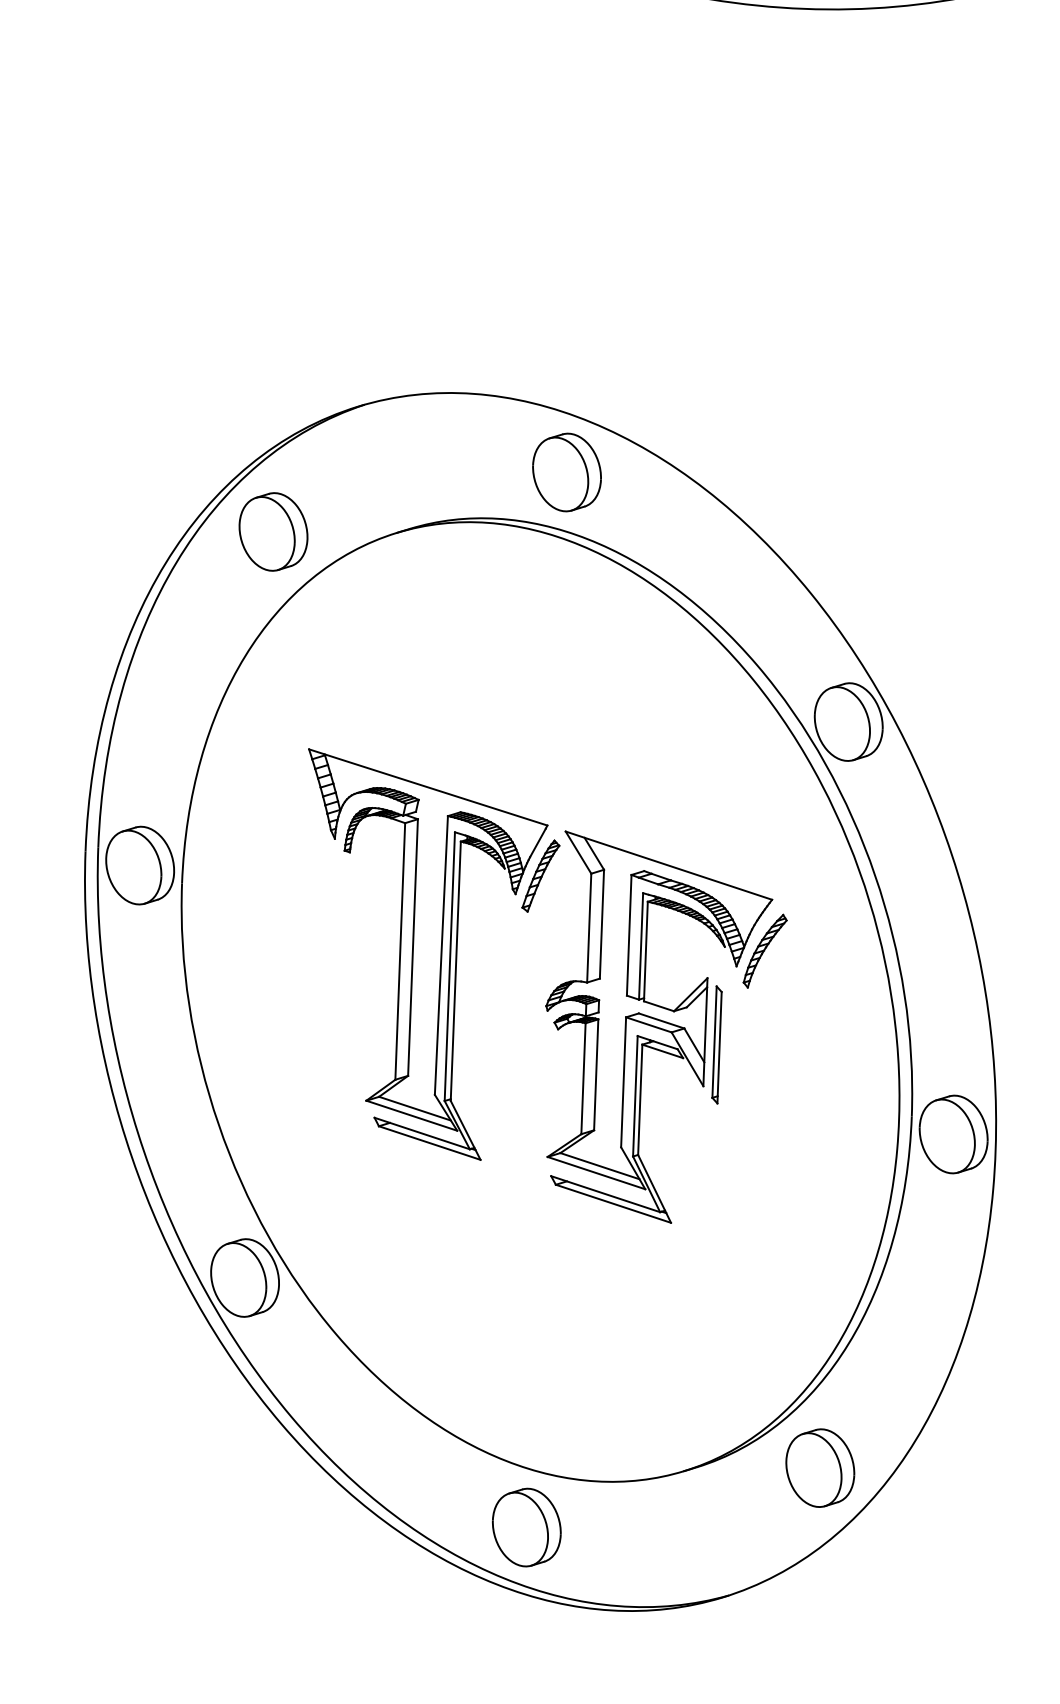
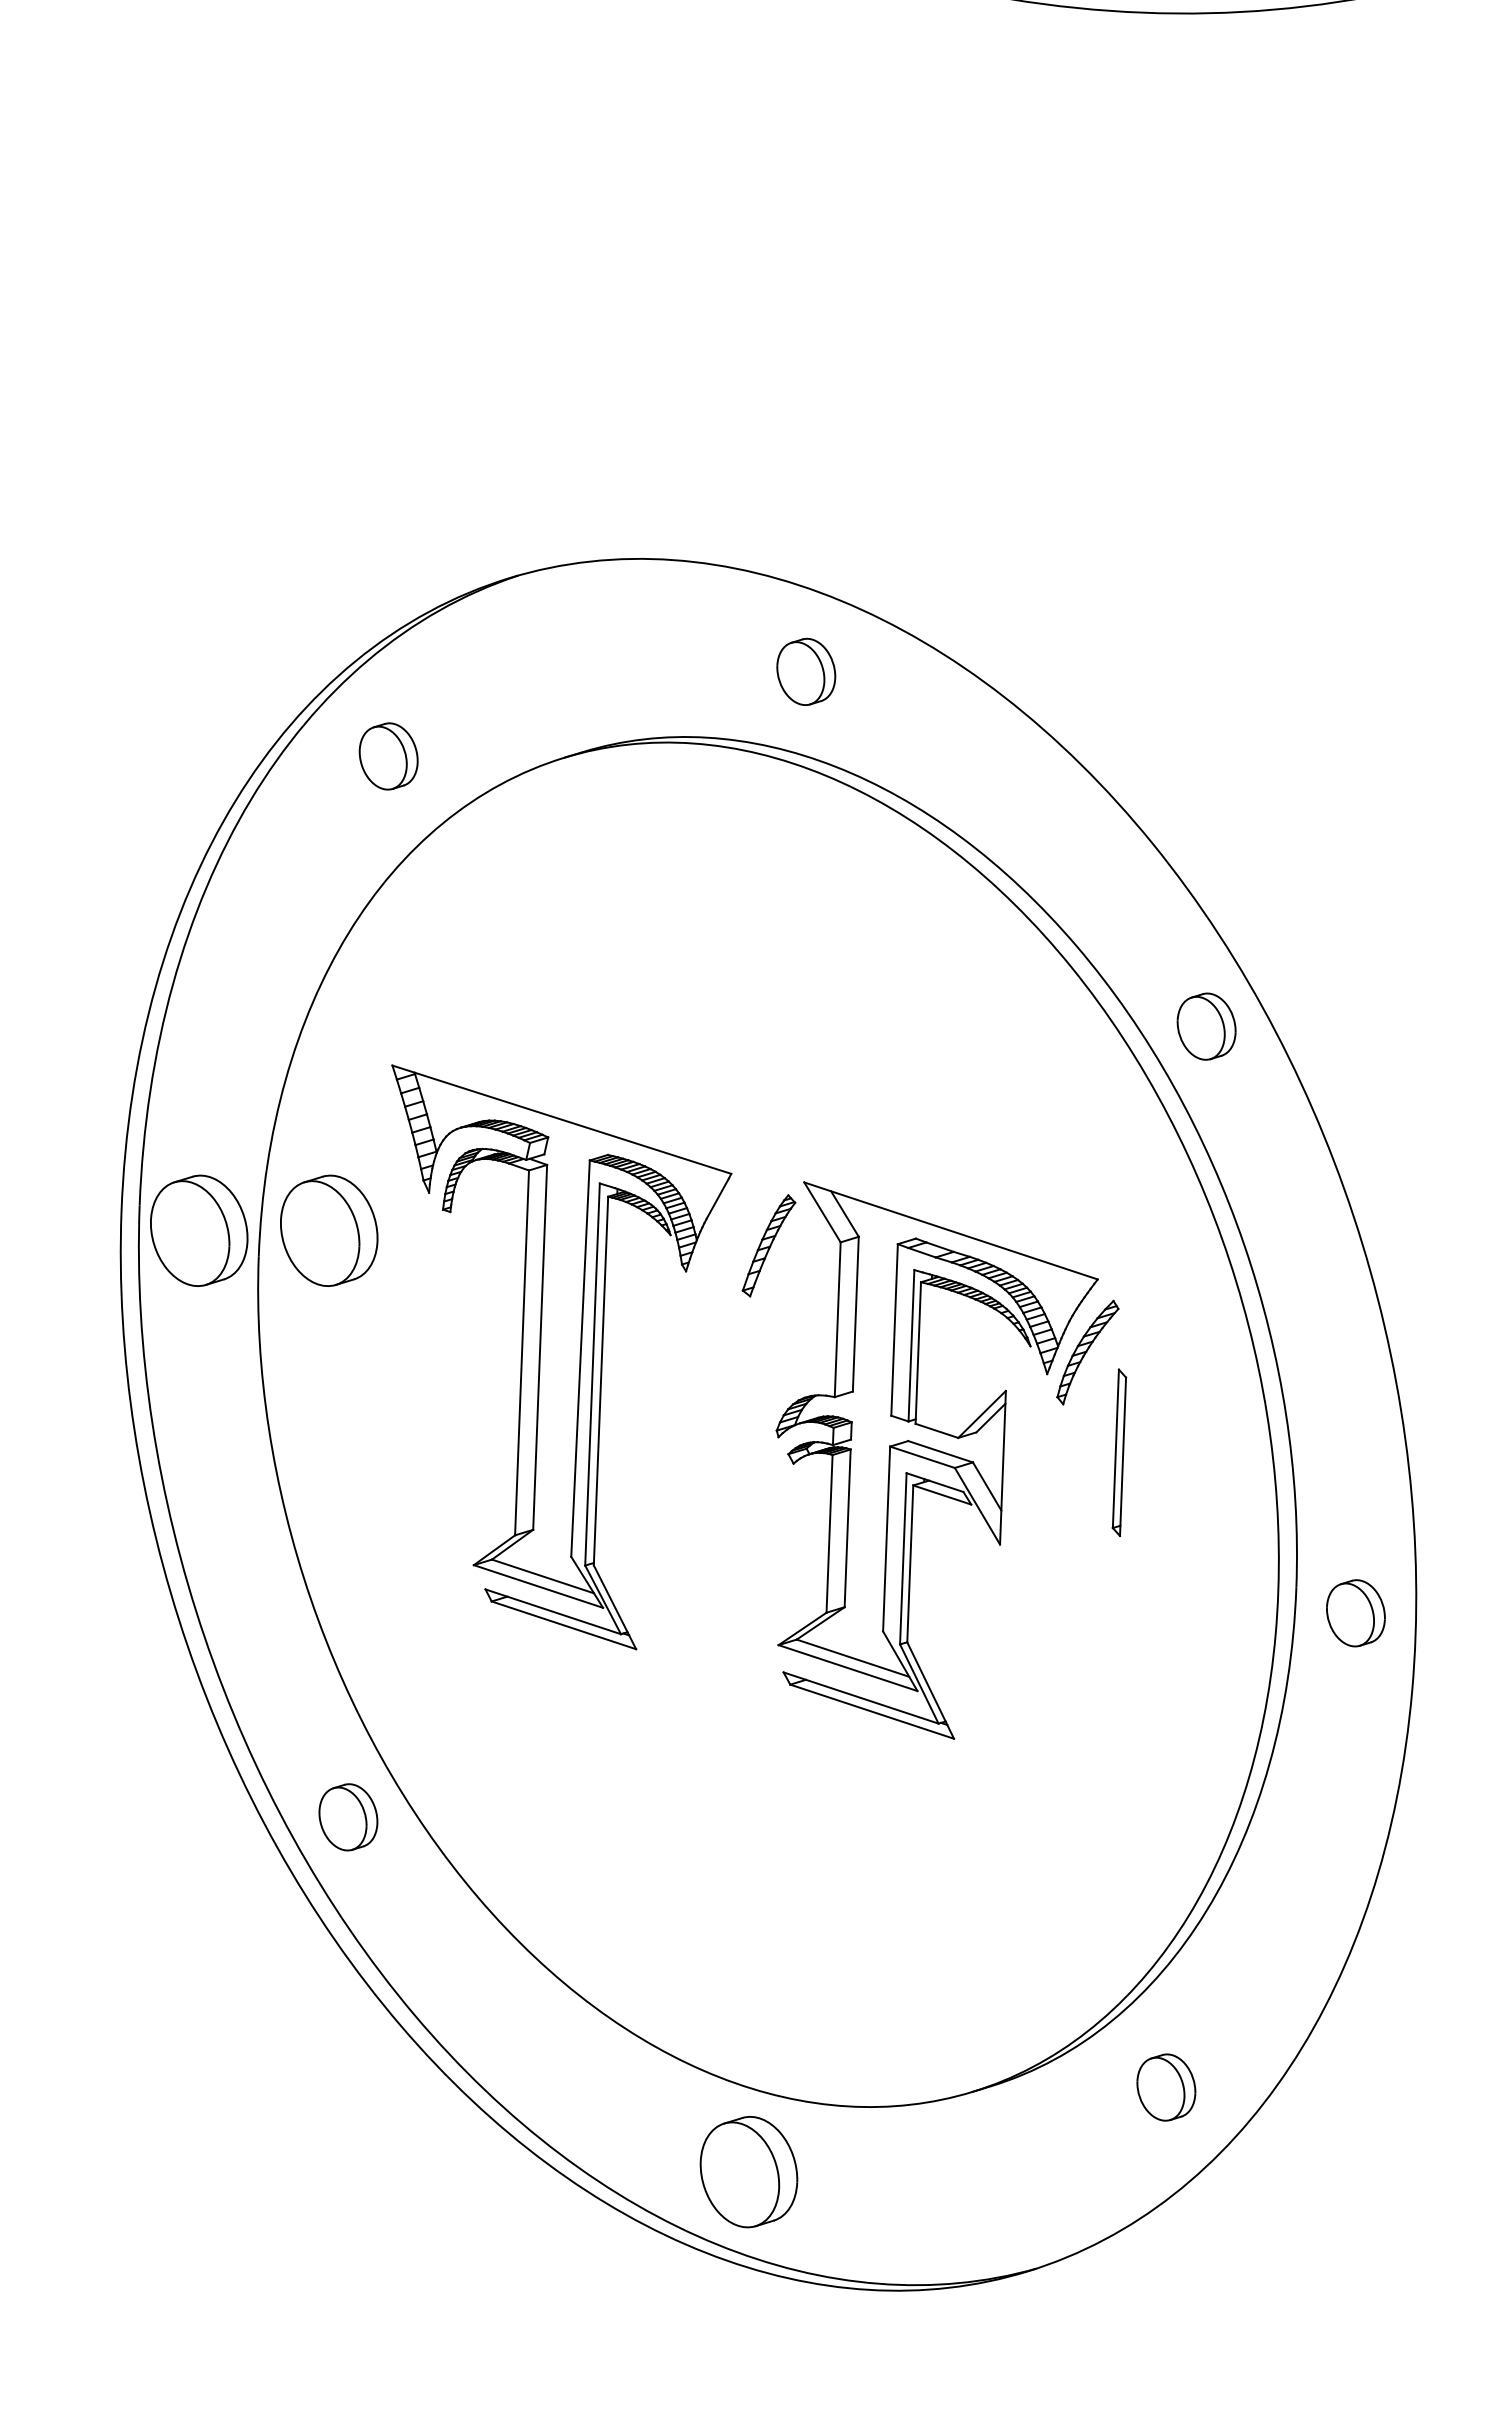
part: (567, 472) -> (806, 671), size x0.6
part: (273, 531) -> (388, 756), size x0.6
part: (848, 721) -> (1206, 1026), size x0.6
part: (231, 865) -> (329, 1230), added
part: (428, 954) -> (561, 1357), moved
part: (717, 1044) -> (1119, 1452), moved
part: (953, 1134) -> (1355, 1613), size x0.6
part: (245, 1278) -> (348, 1817), size x0.6
part: (820, 1468) -> (1166, 2087), size x0.6

